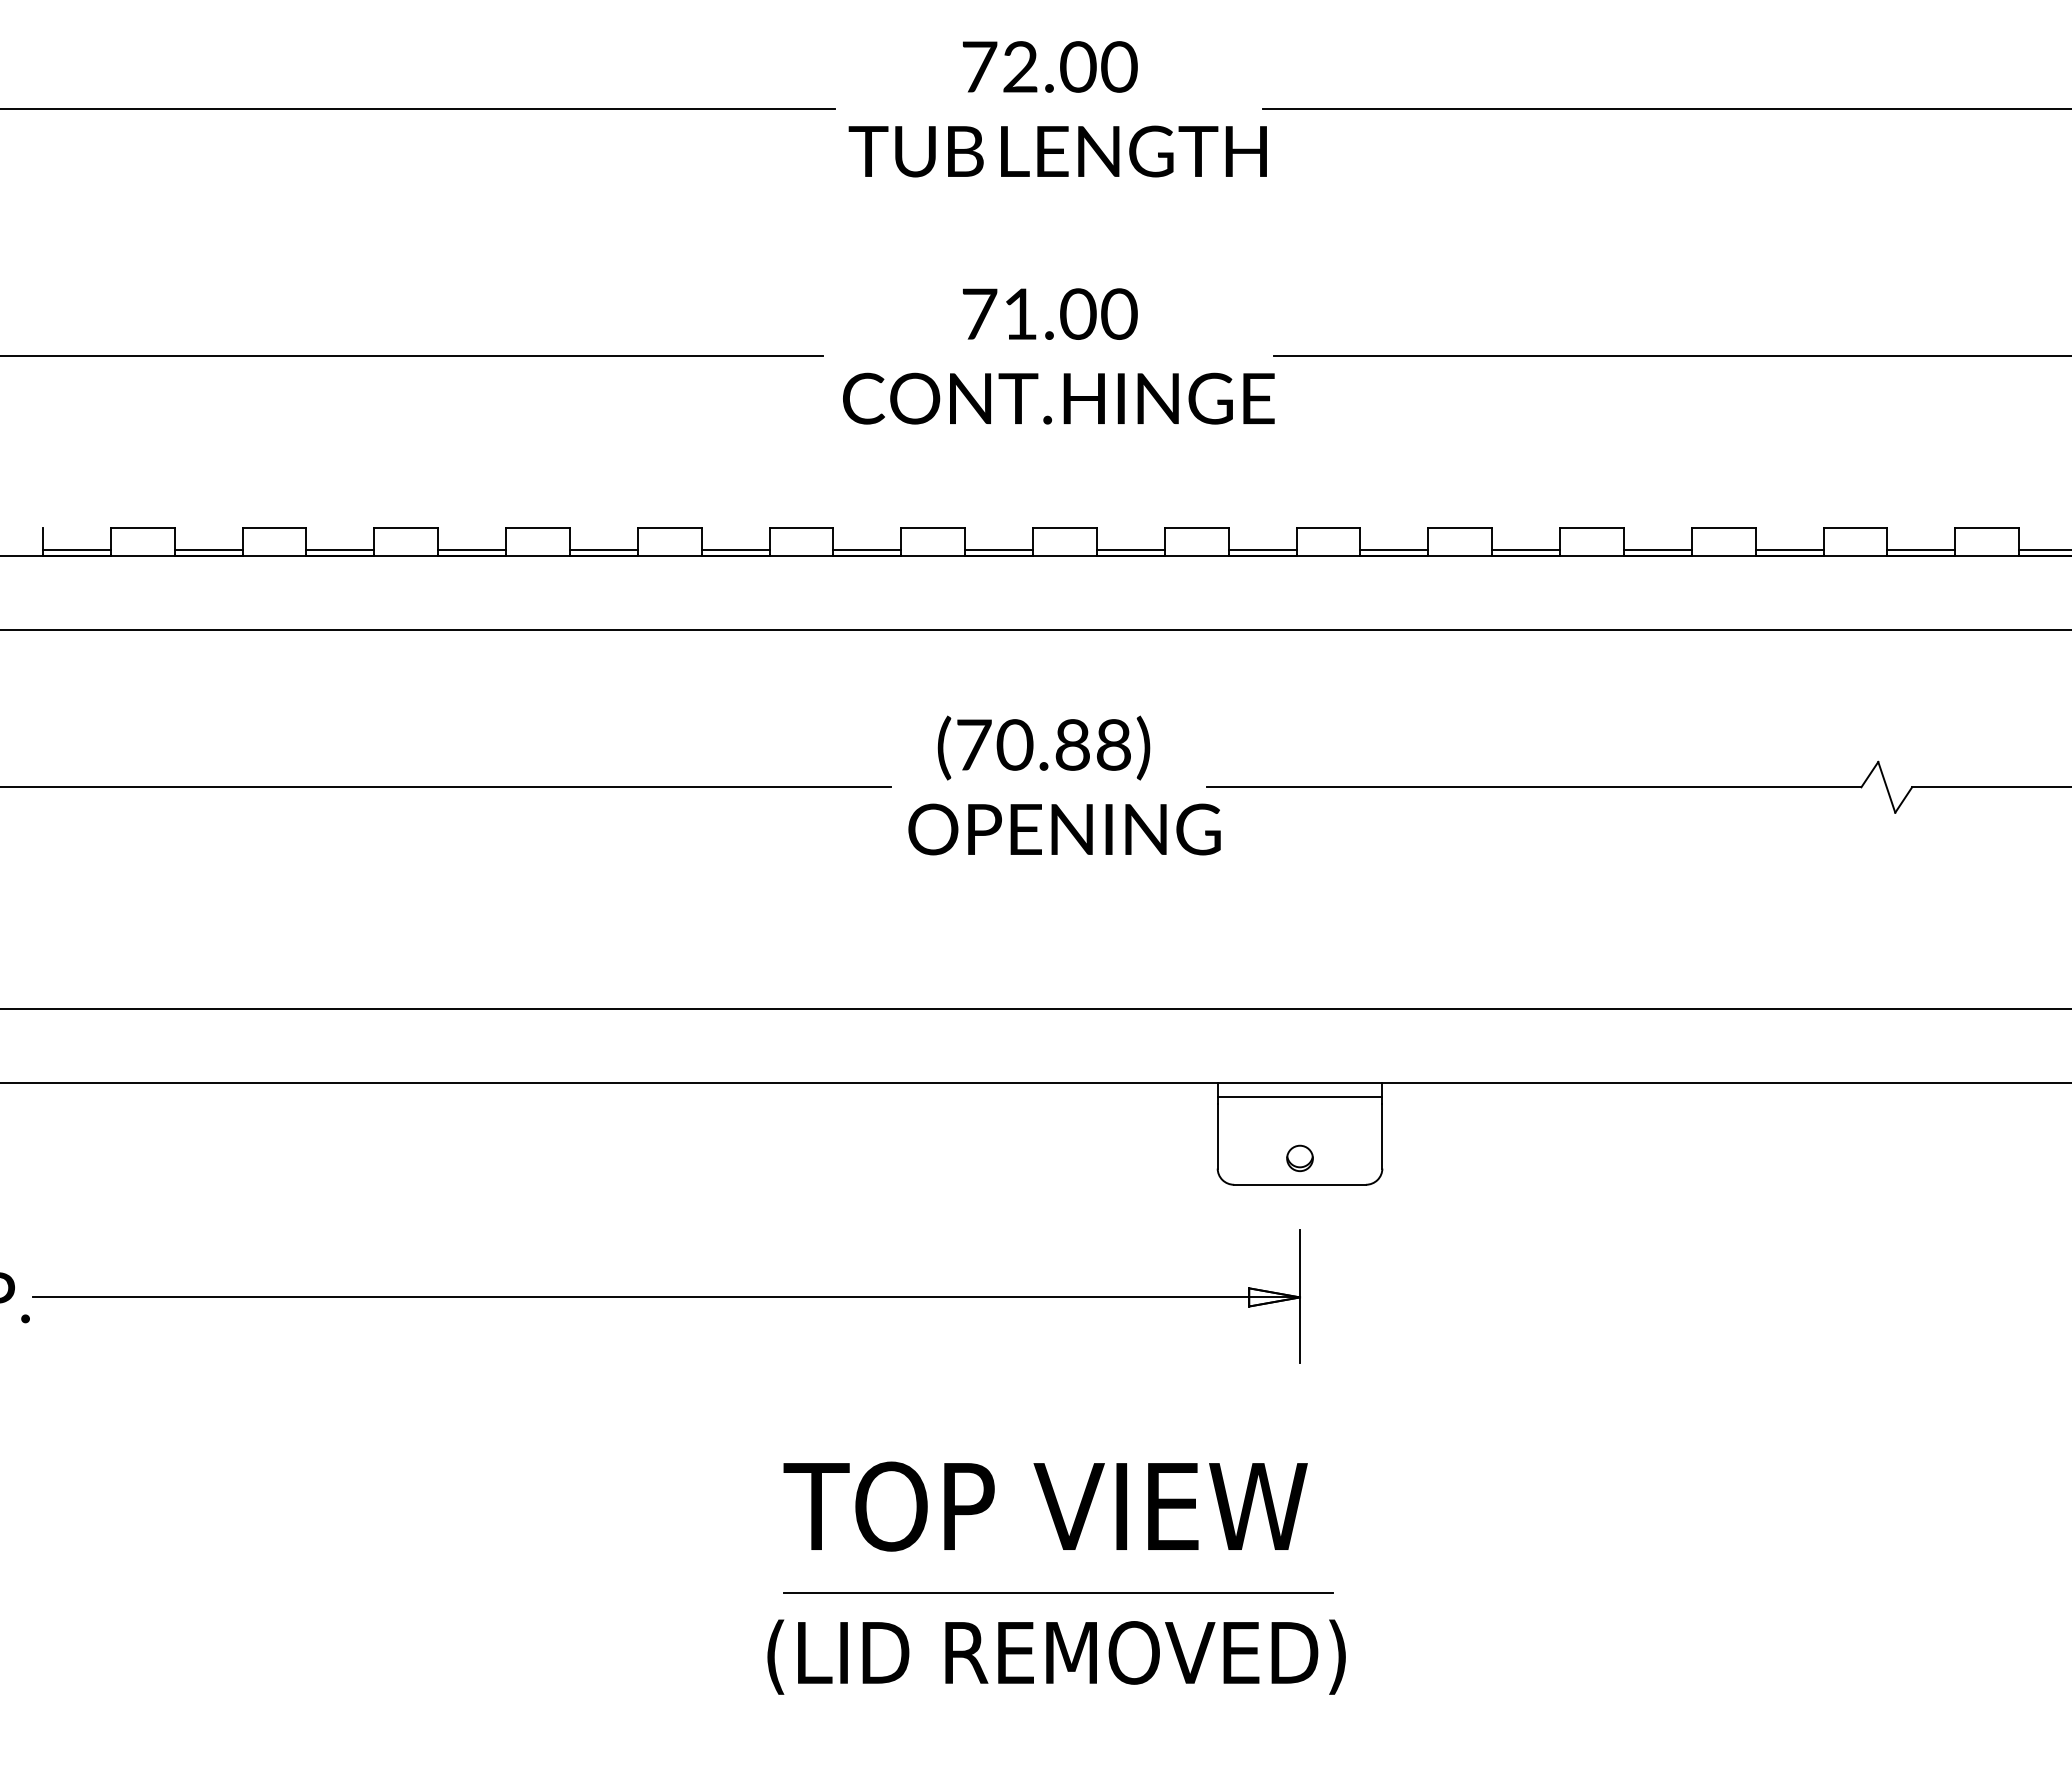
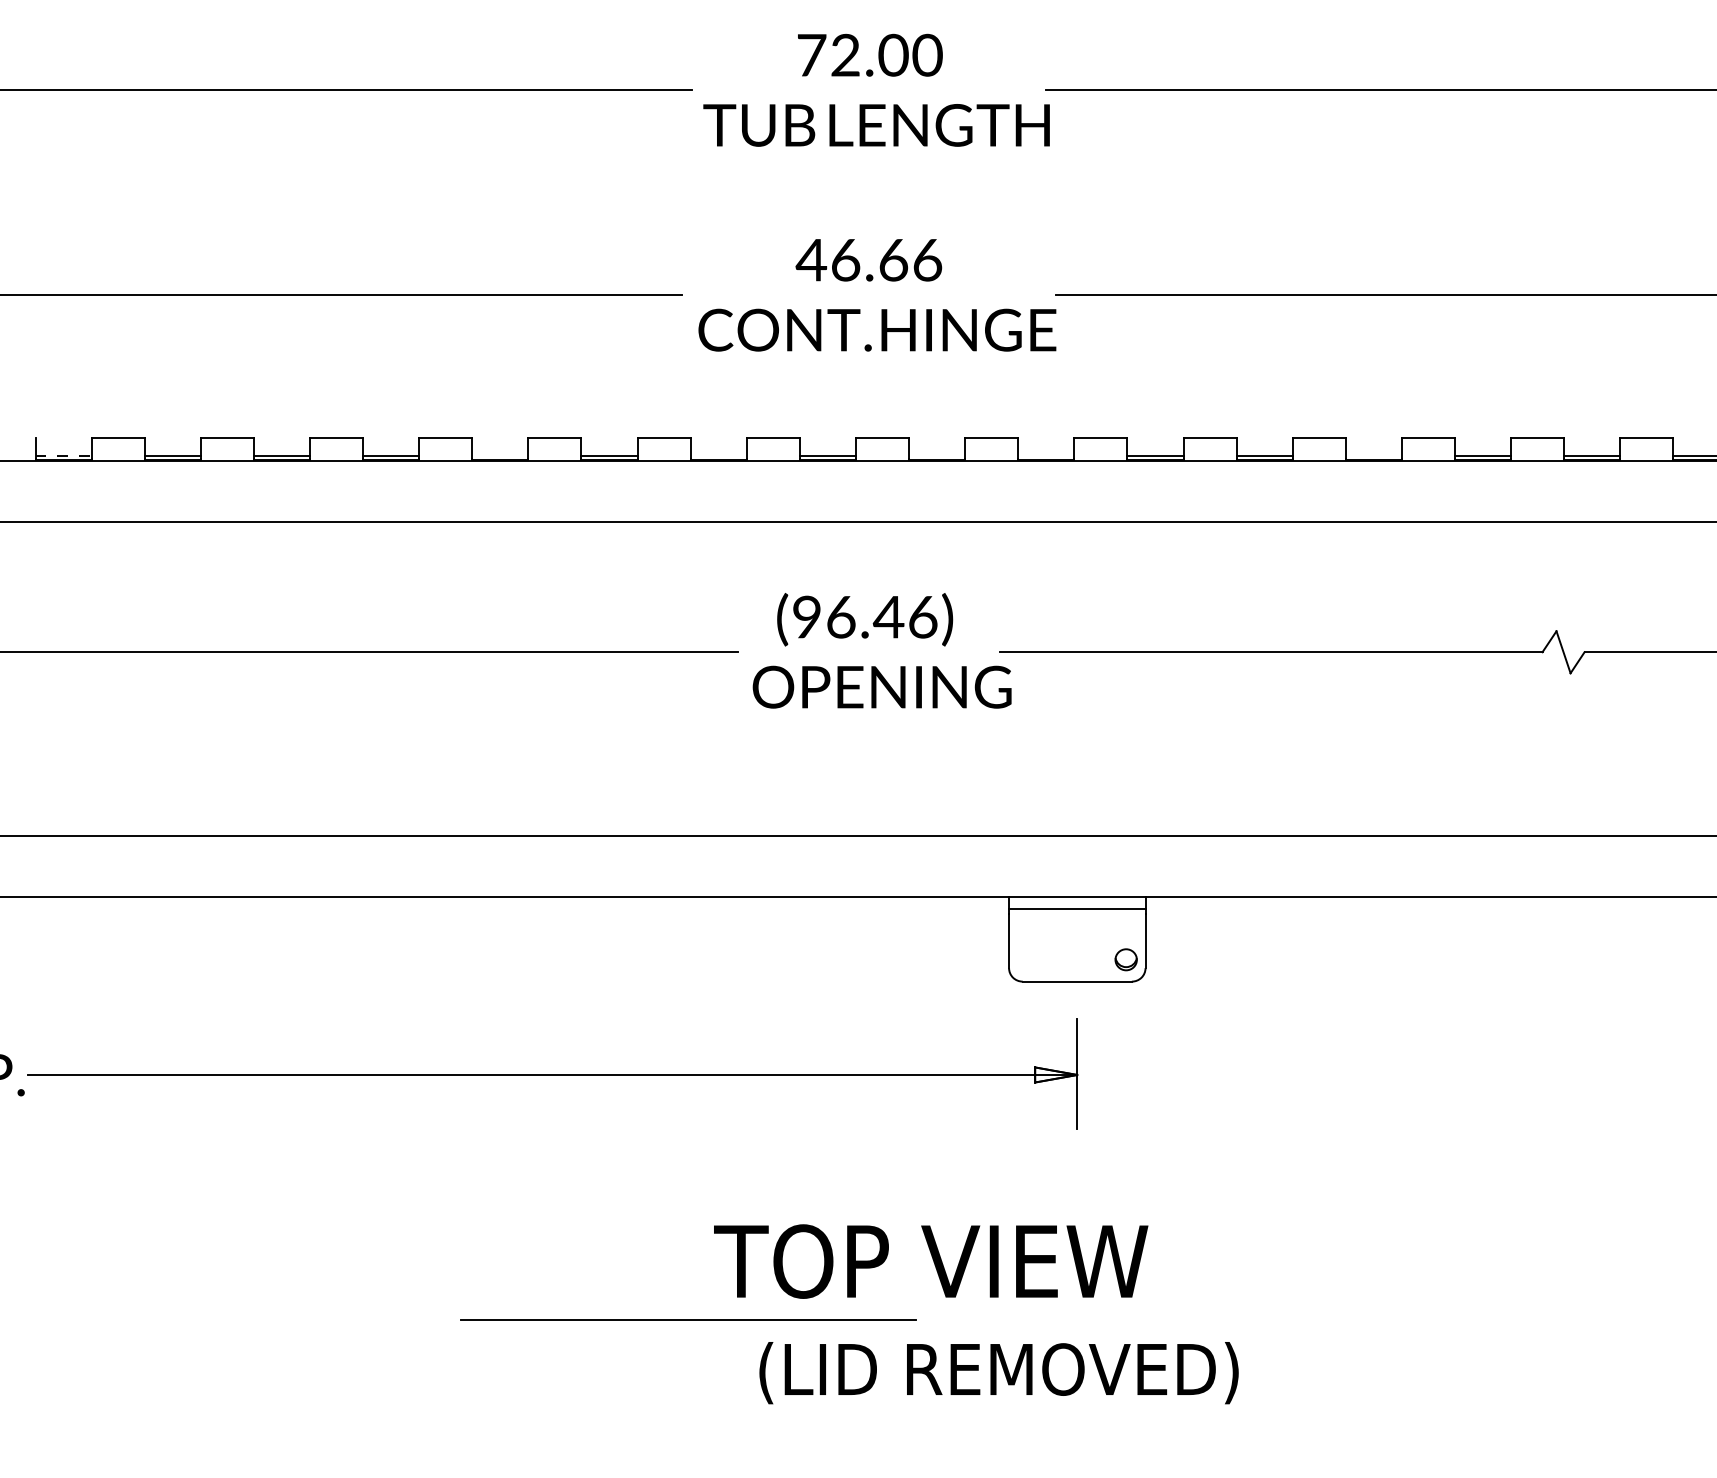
text: (1048, 313) -> (868, 259), 71.00 -> 46.66
line: (76, 550) -> (63, 455), solid -> dashed
line: (603, 550) -> (500, 455), removed
line: (867, 550) -> (718, 455), removed
line: (1130, 550) -> (936, 455), removed
line: (1262, 550) -> (1046, 455), removed
line: (1657, 550) -> (1373, 455), removed
text: (1044, 744) -> (865, 616), (70.88) -> (96.46)
part: (1299, 1158) -> (1125, 959), moved
text: (1045, 1506) -> (931, 1261), moved
line: (1058, 1592) -> (689, 1319), moved
text: (1056, 1656) -> (998, 1372), moved

